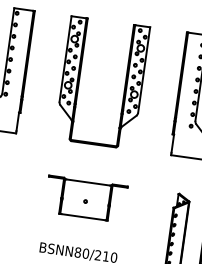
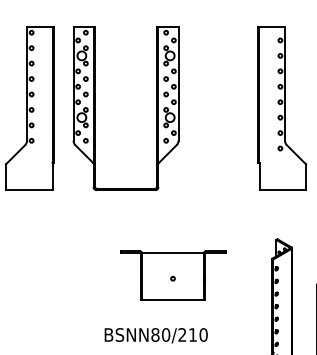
part: (79, 79) -> (95, 108), moved
part: (86, 199) -> (173, 275), moved

